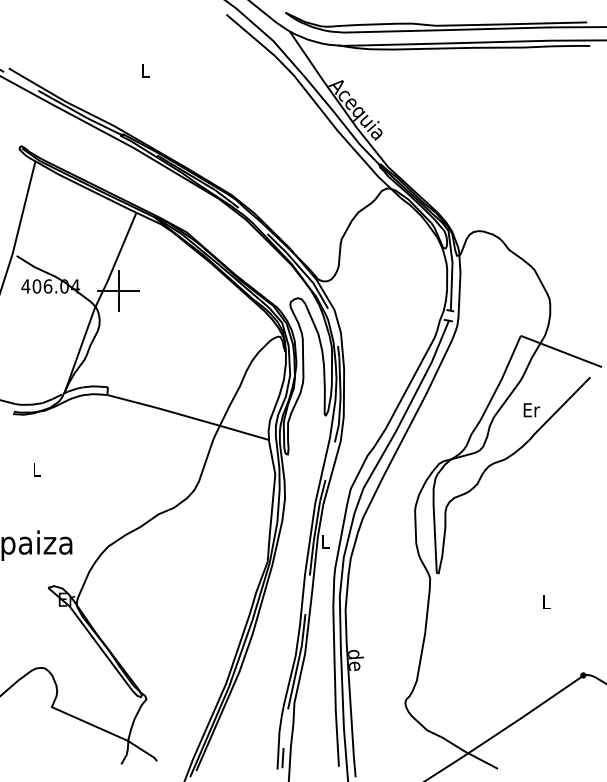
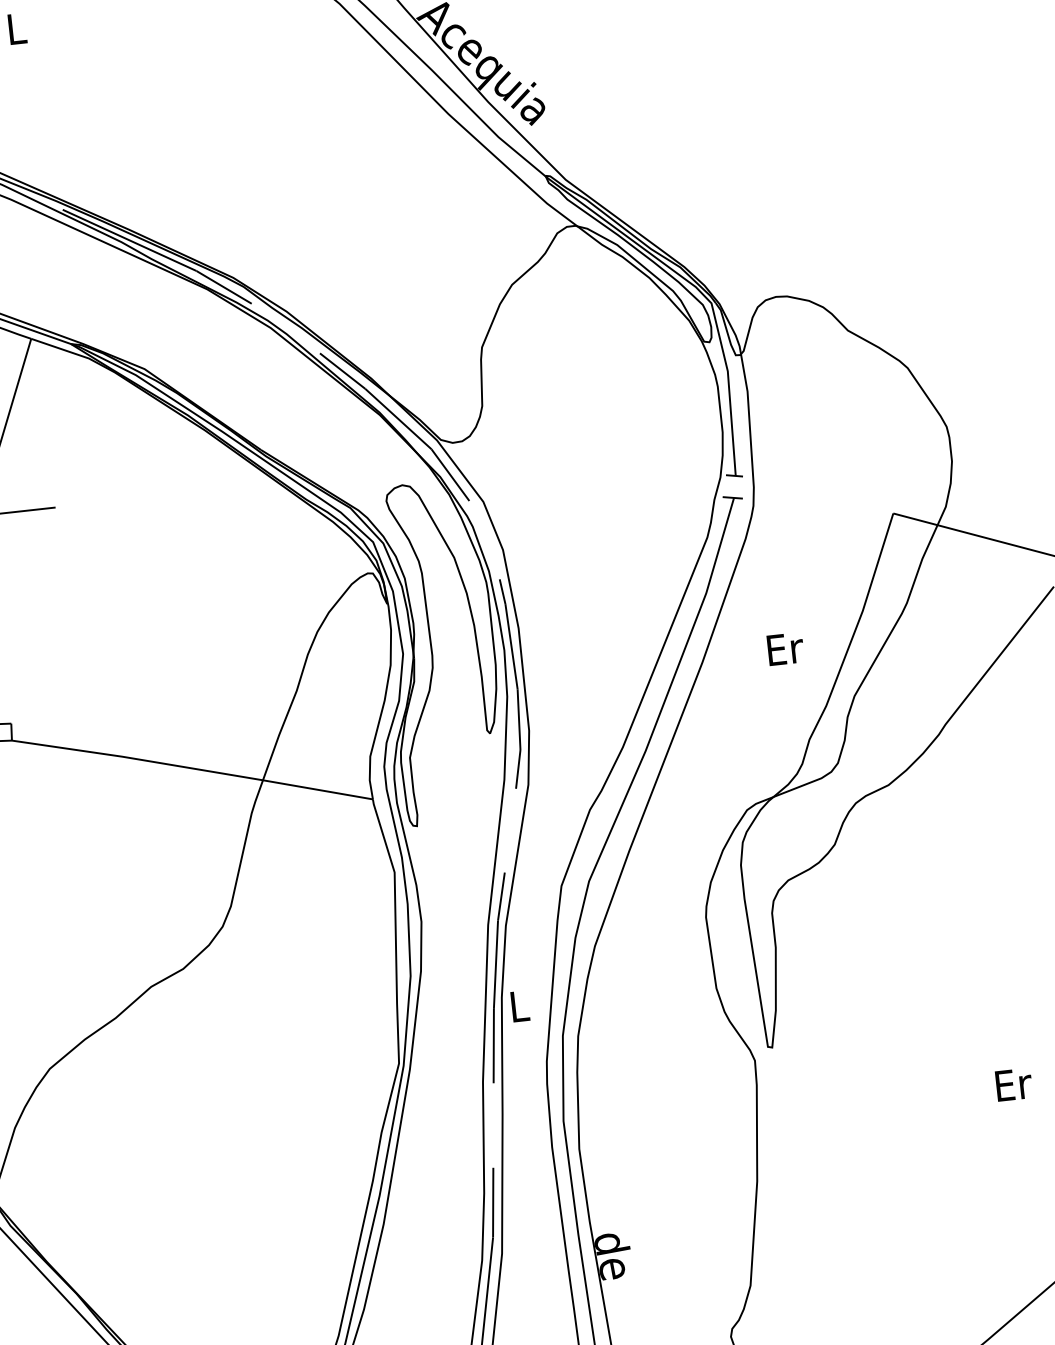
line: (118, 290) -> (10, 511), removed
text: (531, 410) -> (784, 649), moved
text: (547, 602) -> (1014, 1084), L -> Er

